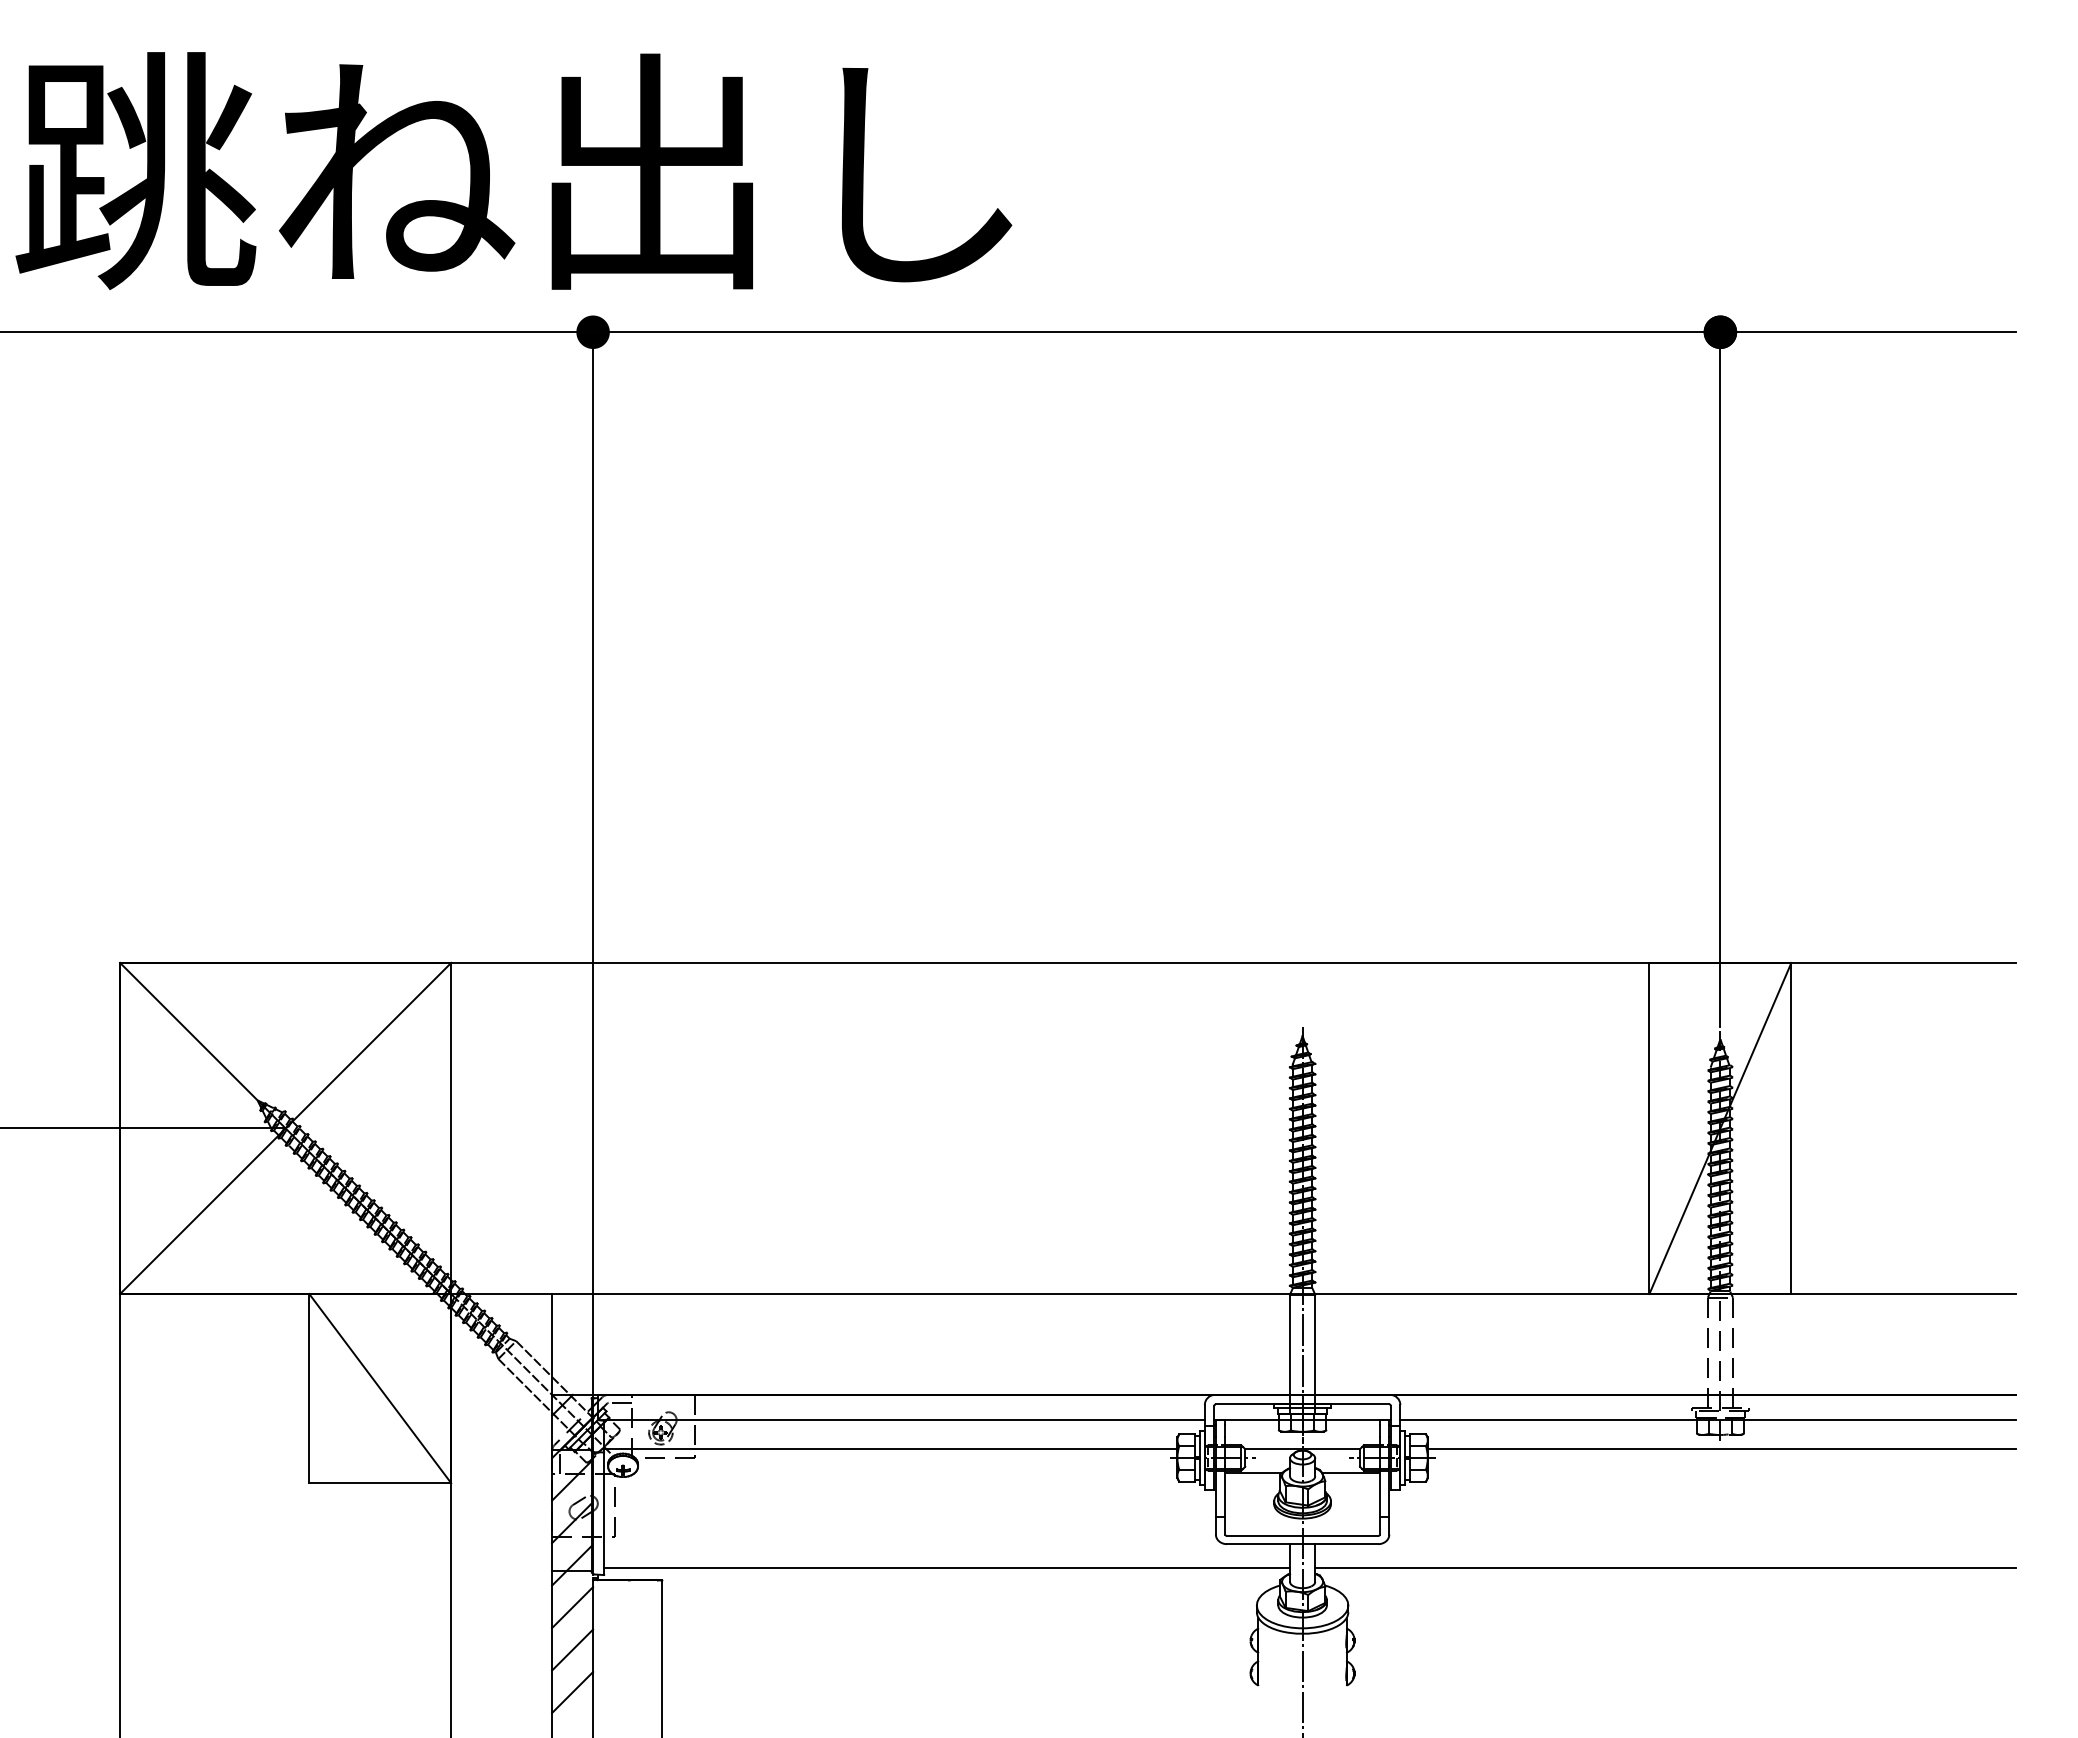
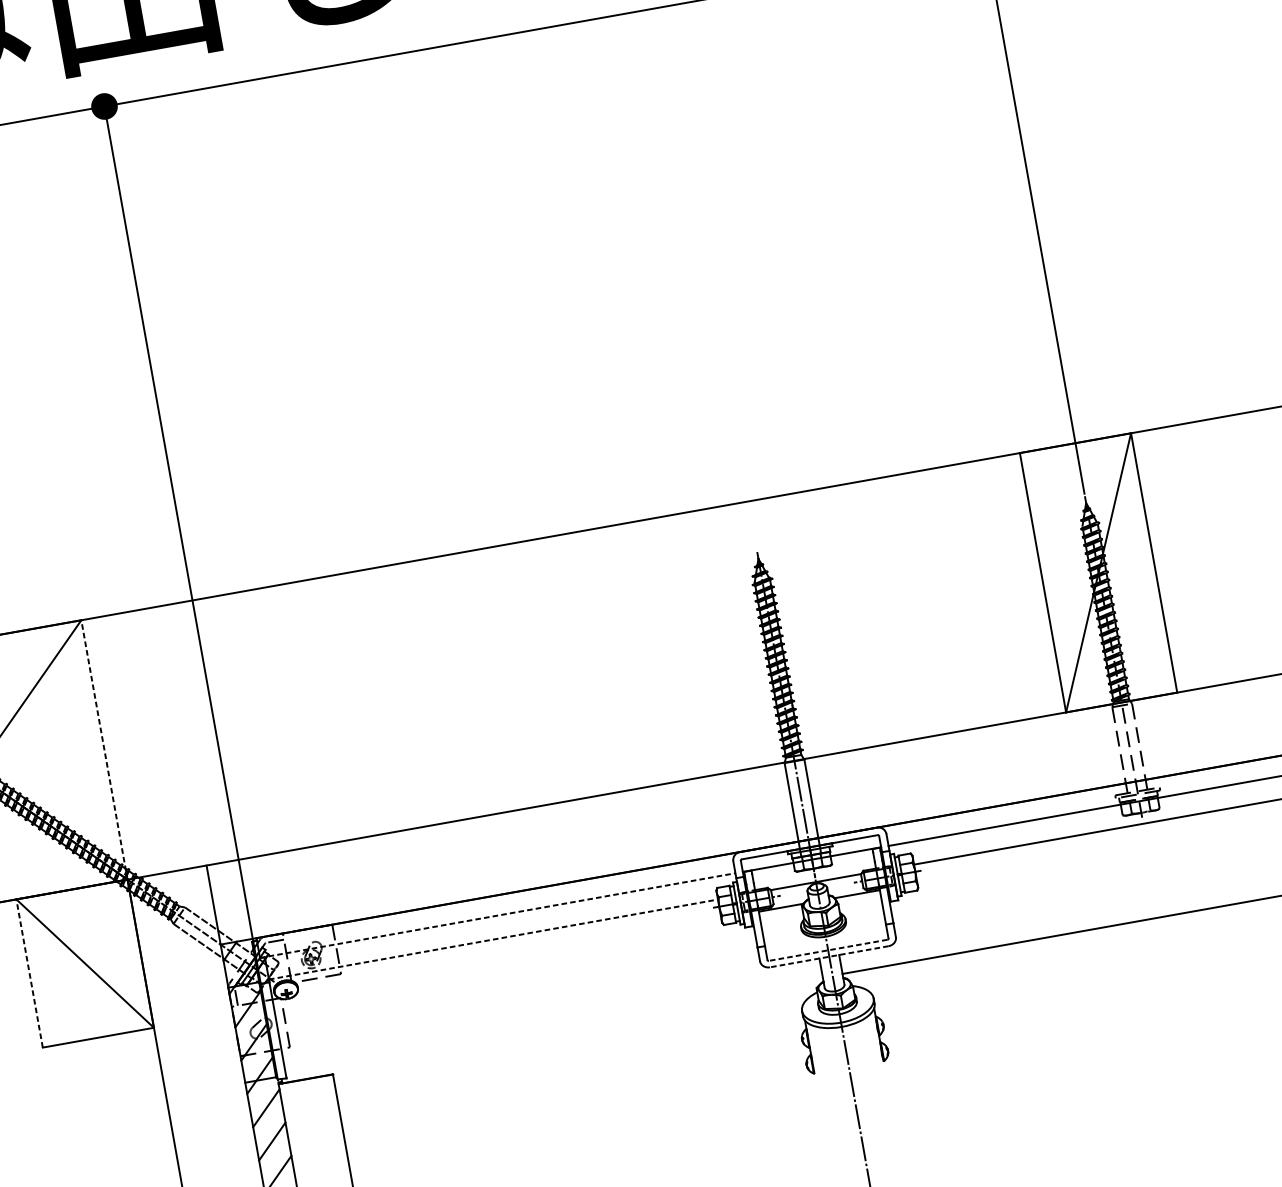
line: (451, 1128) -> (104, 749), solid -> dashed
line: (309, 1388) -> (29, 973), solid -> dashed
line: (901, 1420) -> (497, 915), solid -> dashed
line: (890, 1448) -> (493, 939), solid -> dashed
line: (1302, 1535) -> (828, 949), solid -> dashed
line: (1302, 1544) -> (829, 957), solid -> dashed
line: (946, 1568) -> (553, 1025), removed

